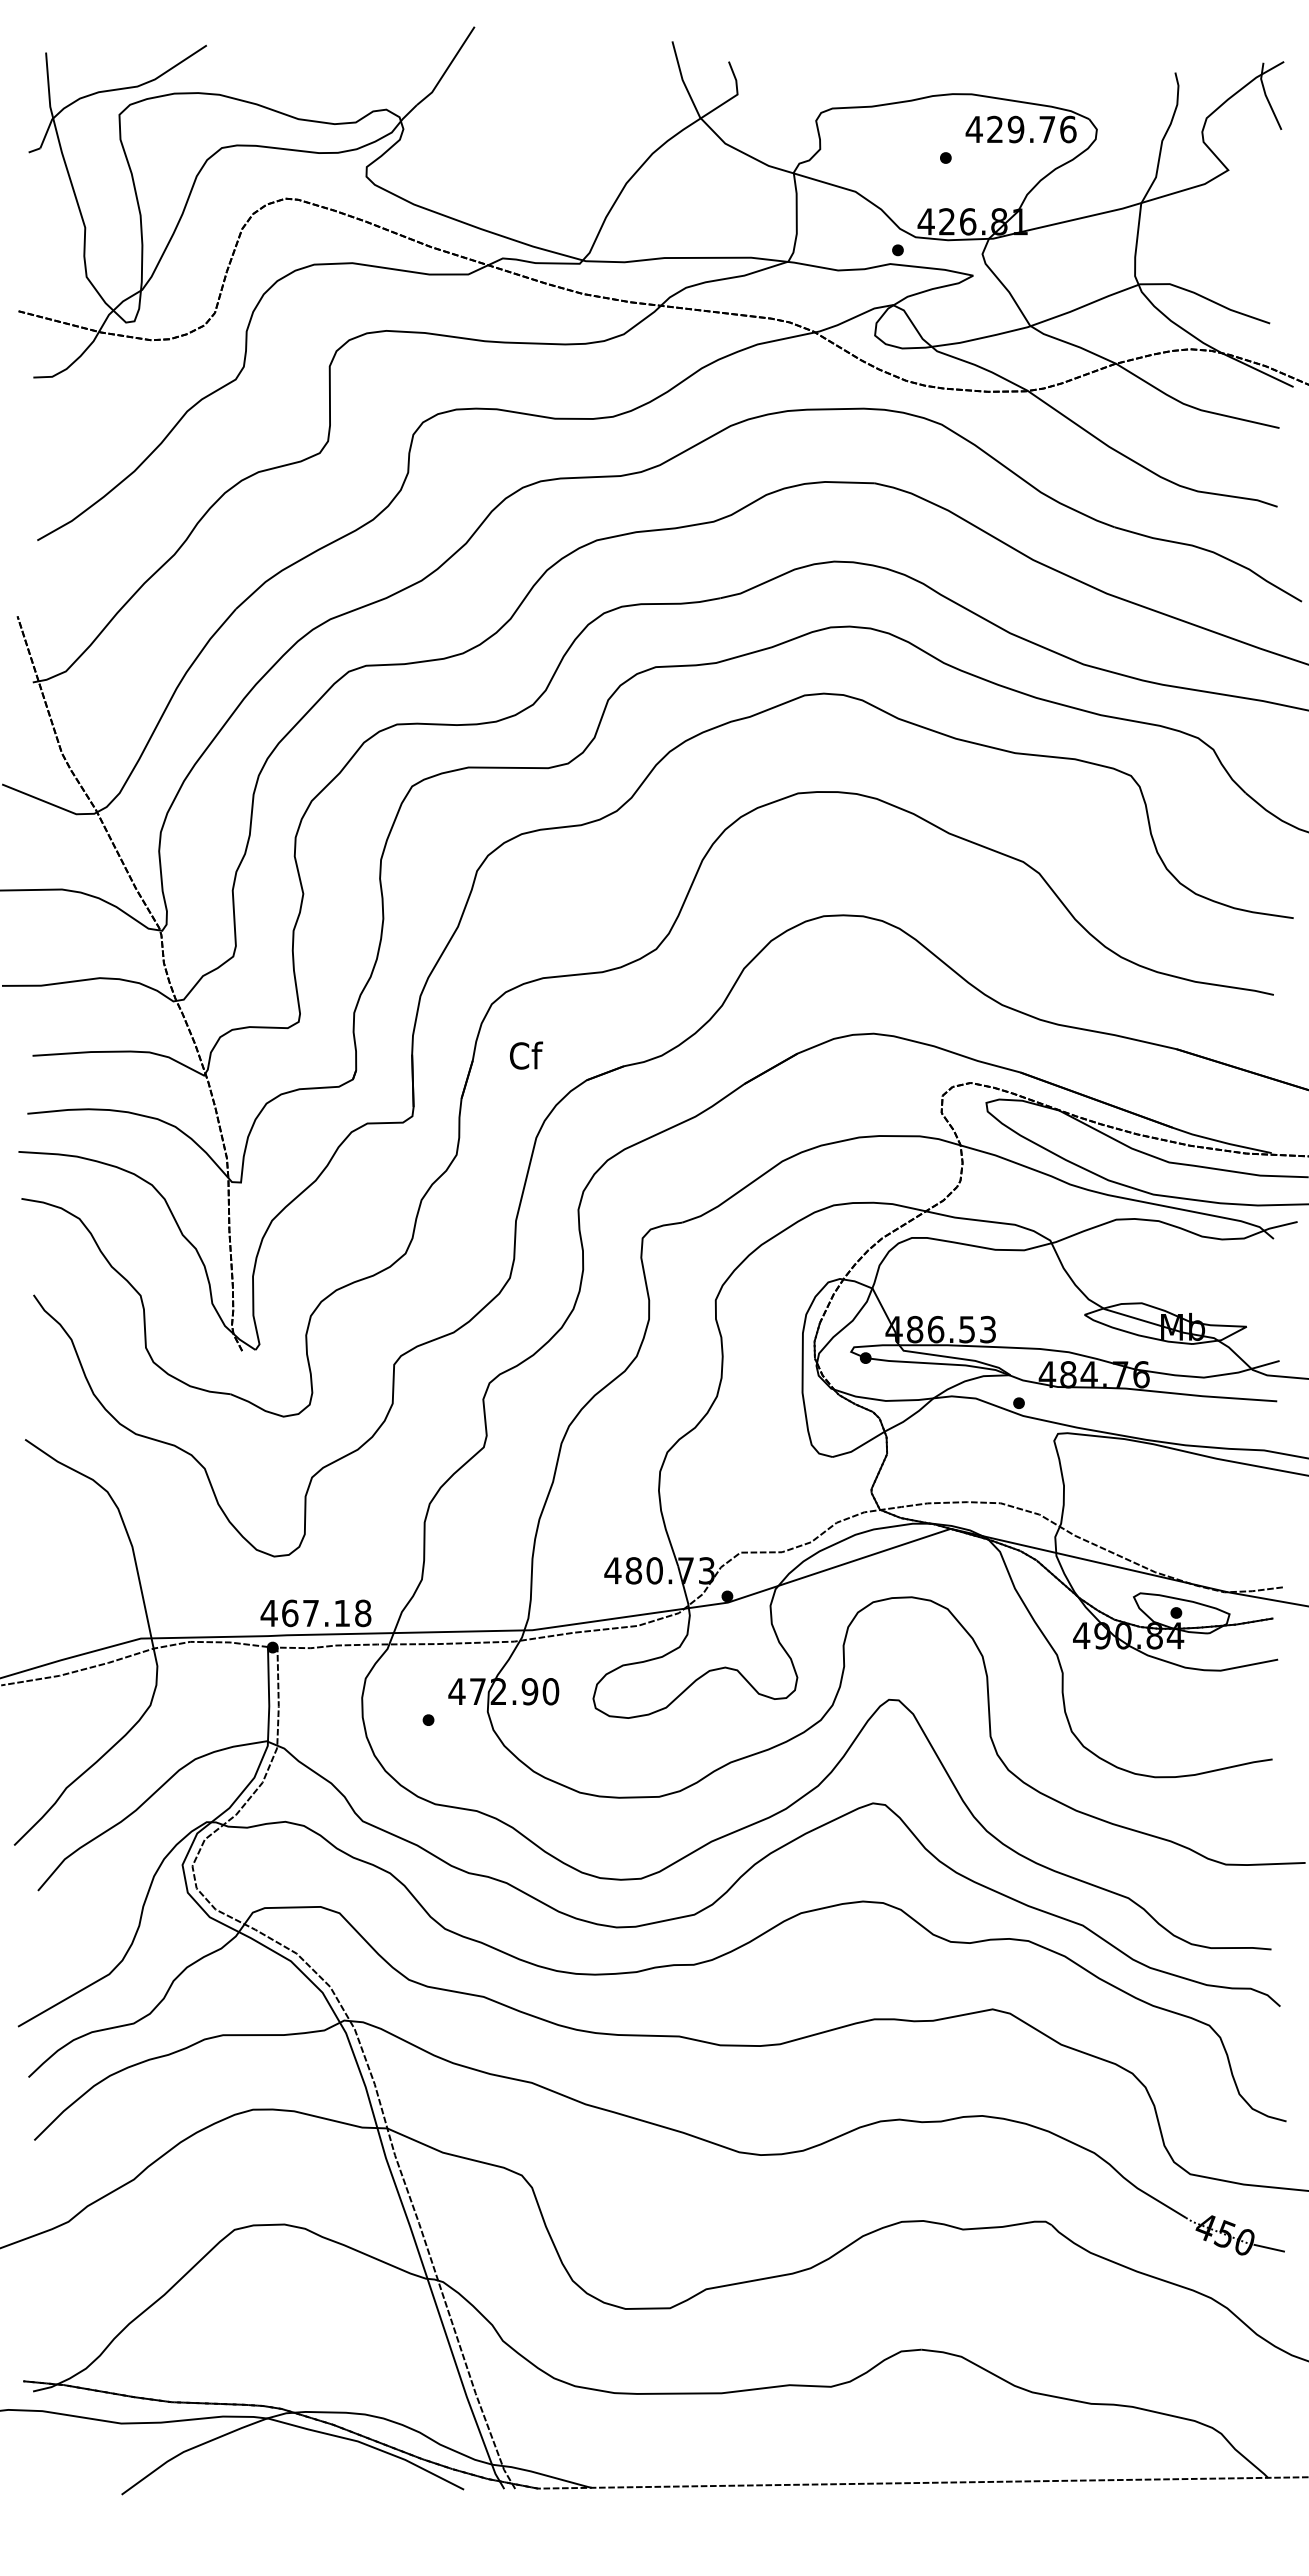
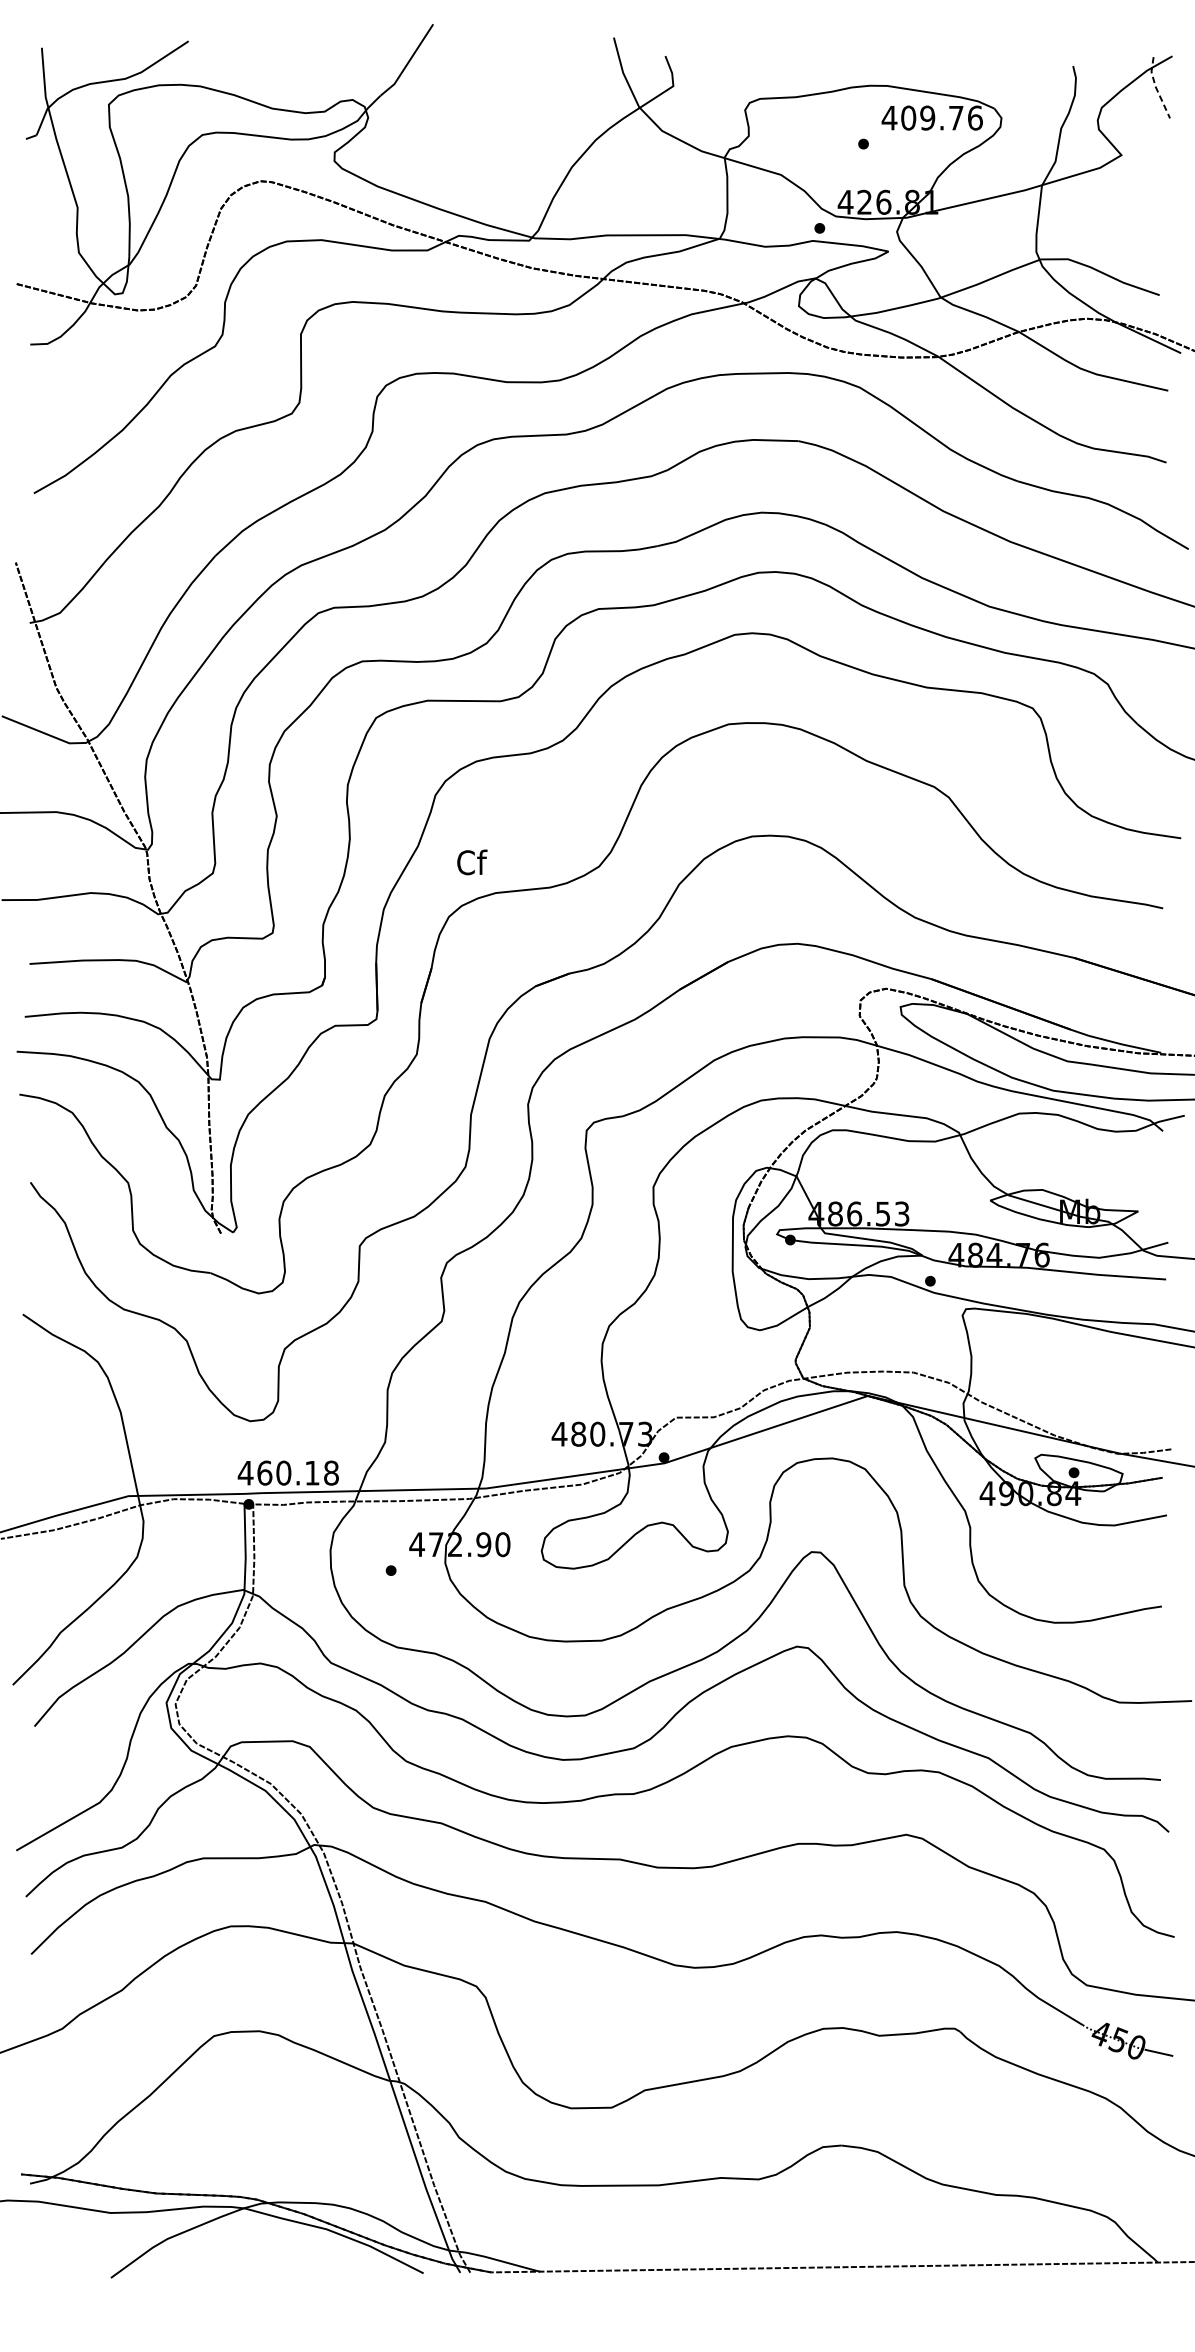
line: (1266, 96) -> (1156, 87), solid -> dashed
text: (995, 129) -> (908, 118), 429.76 -> 409.76
text: (526, 1055) -> (472, 862), moved
text: (310, 1613) -> (283, 1473), 467.18 -> 460.18

